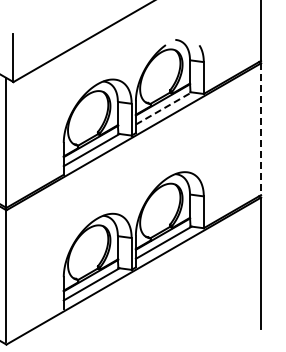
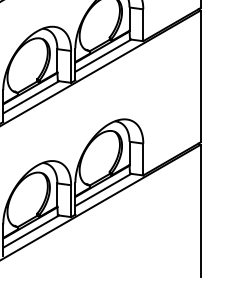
line: (164, 108) -> (104, 55), dashed -> solid
line: (261, 129) -> (201, 76), dashed -> solid

